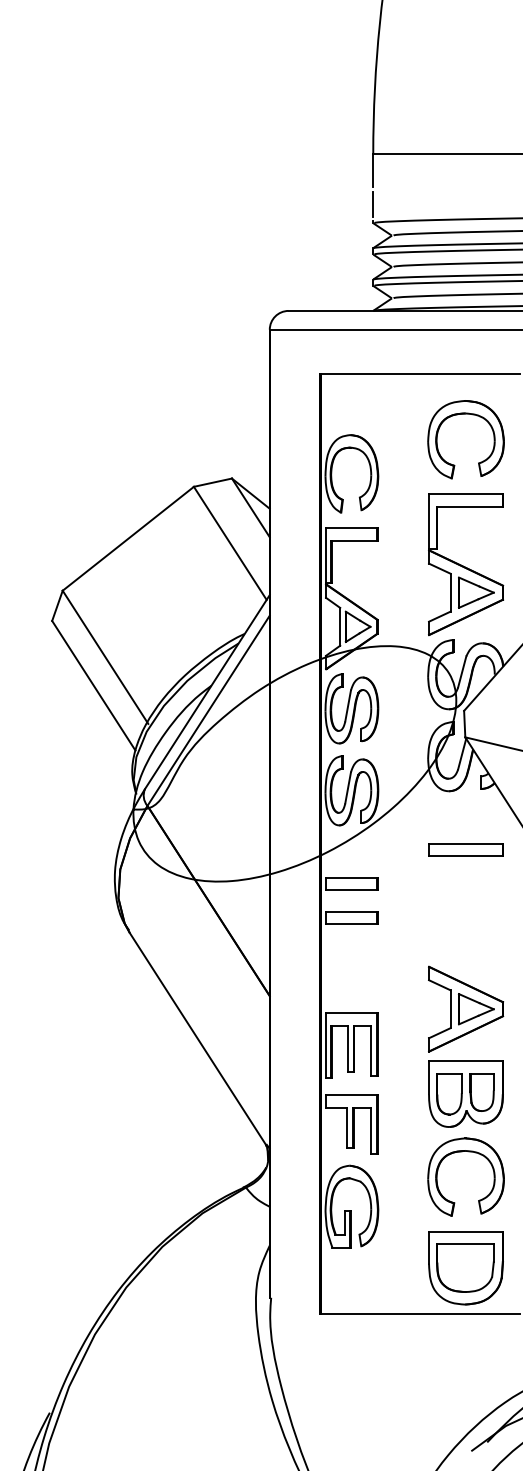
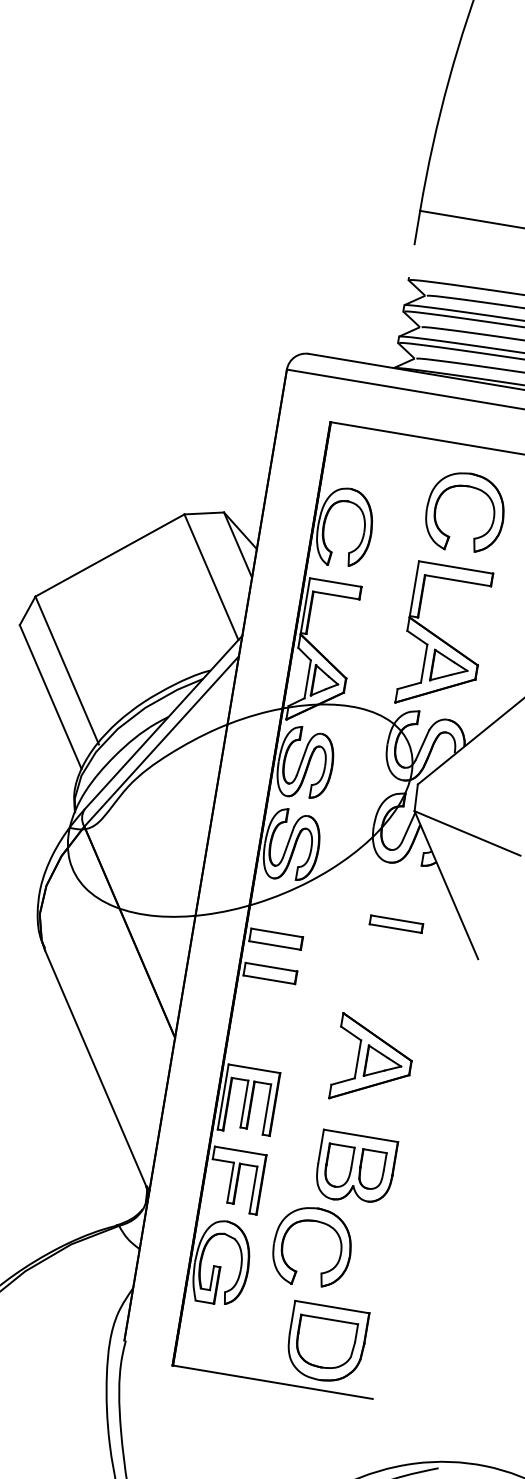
line: (373, 203) -> (412, 260), removed
part: (465, 849) -> (395, 923), size x0.7
part: (466, 1008) -> (373, 1061), moved
part: (462, 1152) -> (313, 1222), moved

